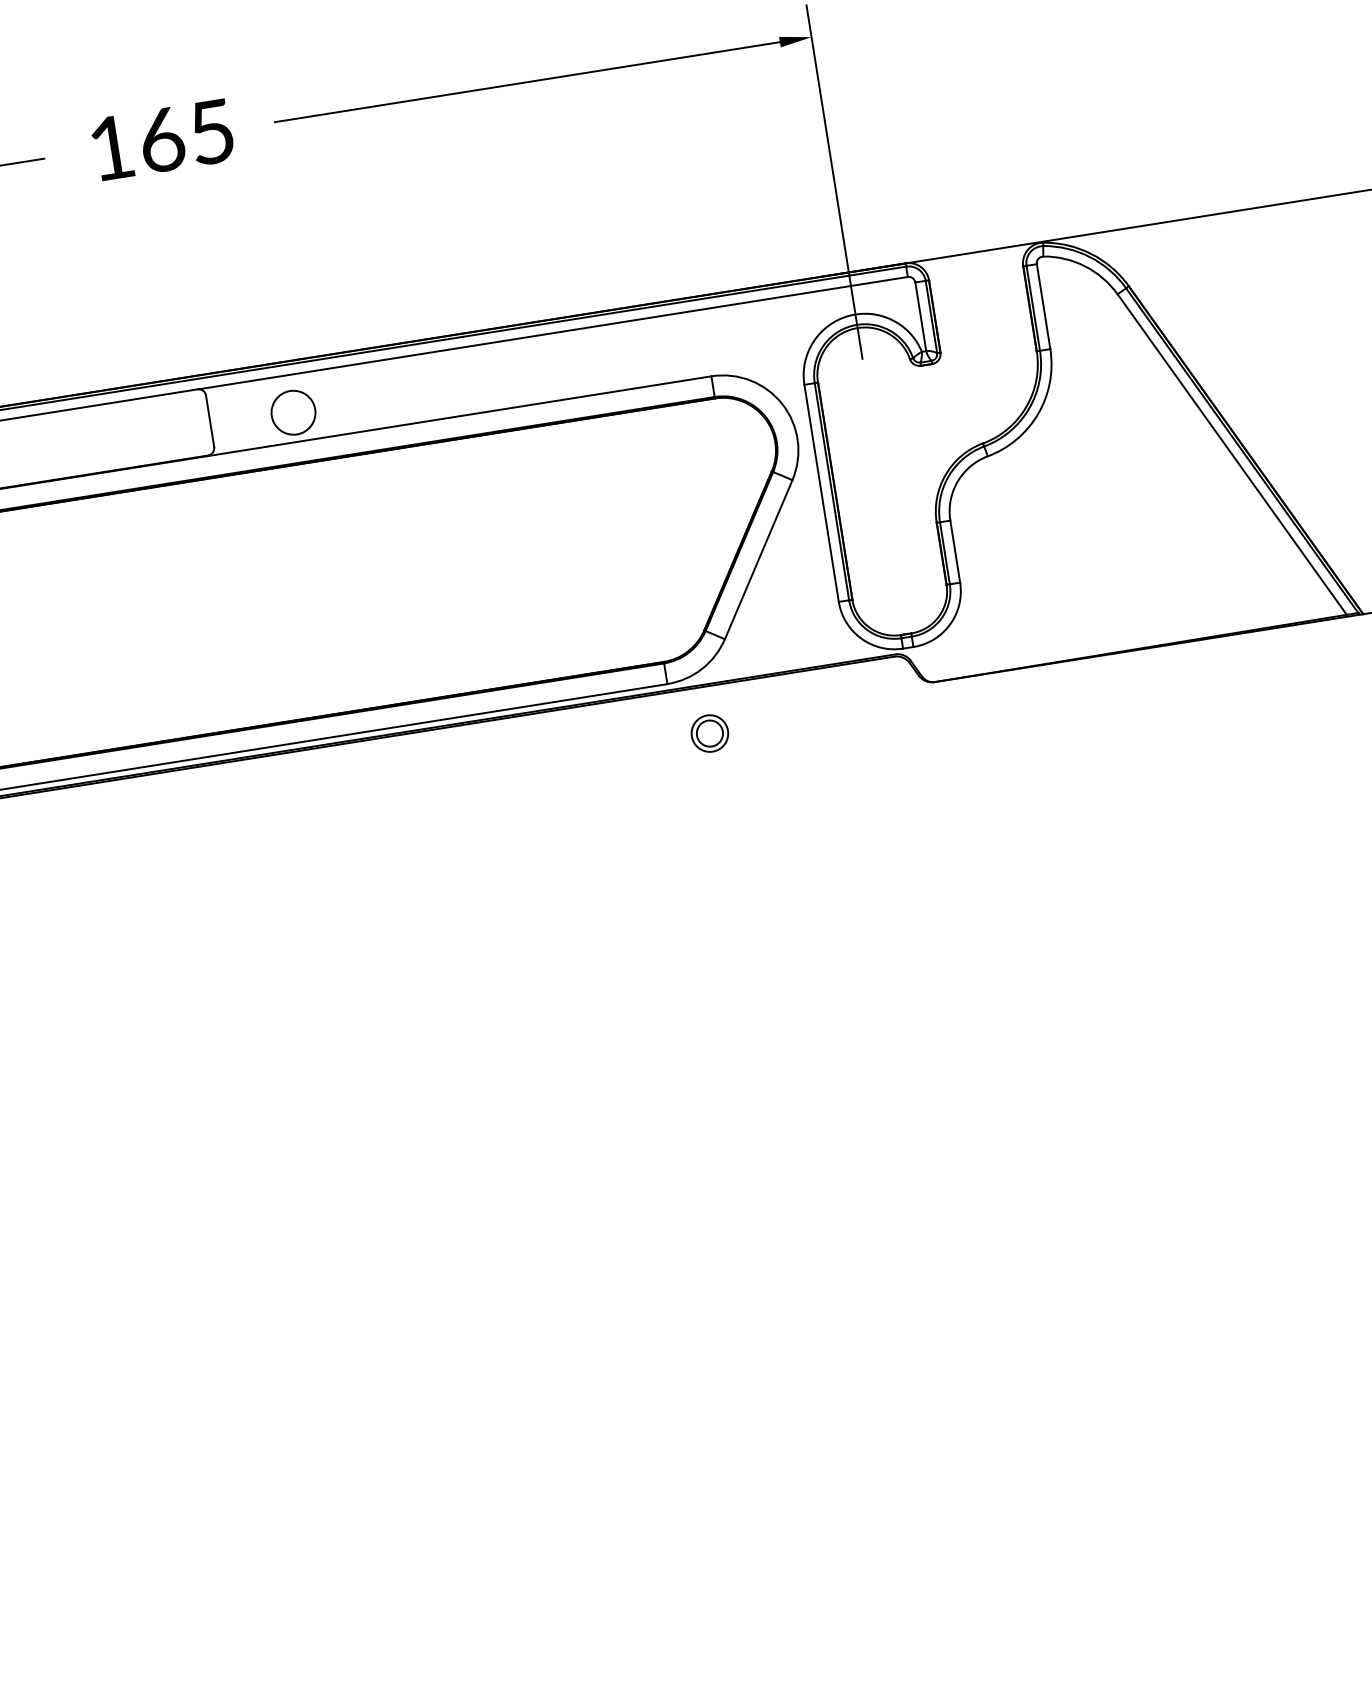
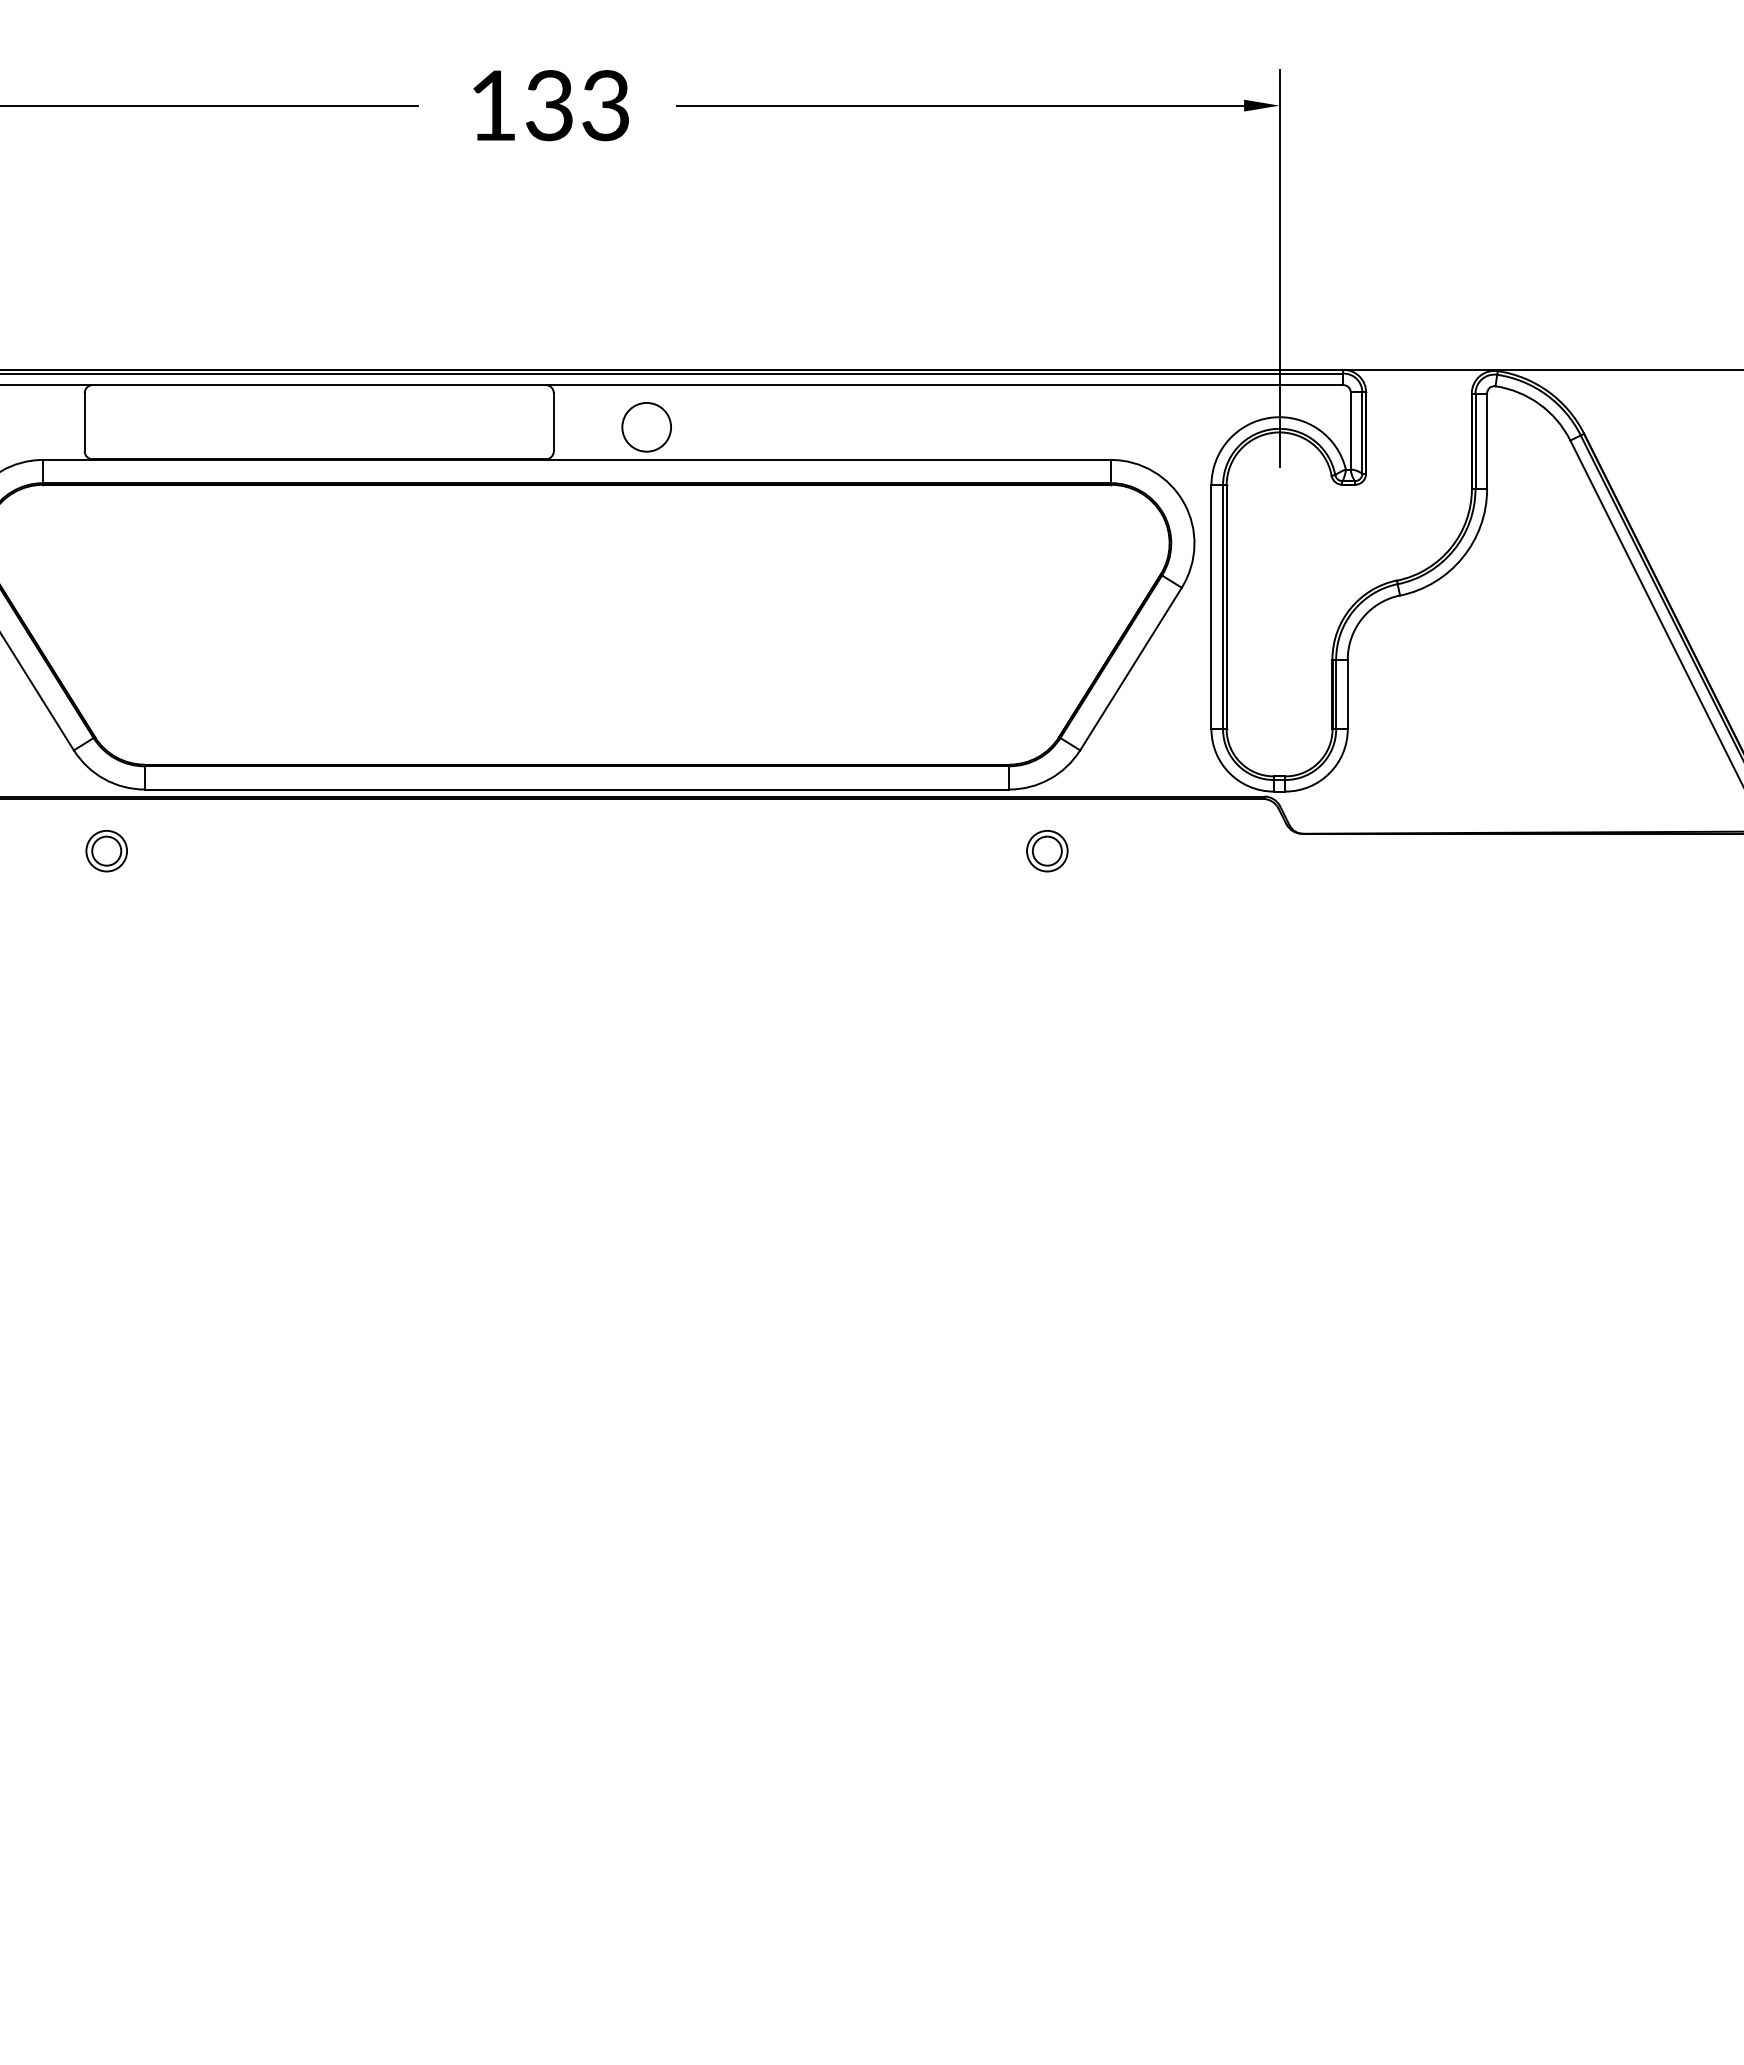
text: (186, 136) -> (577, 105), 165 -> 133

